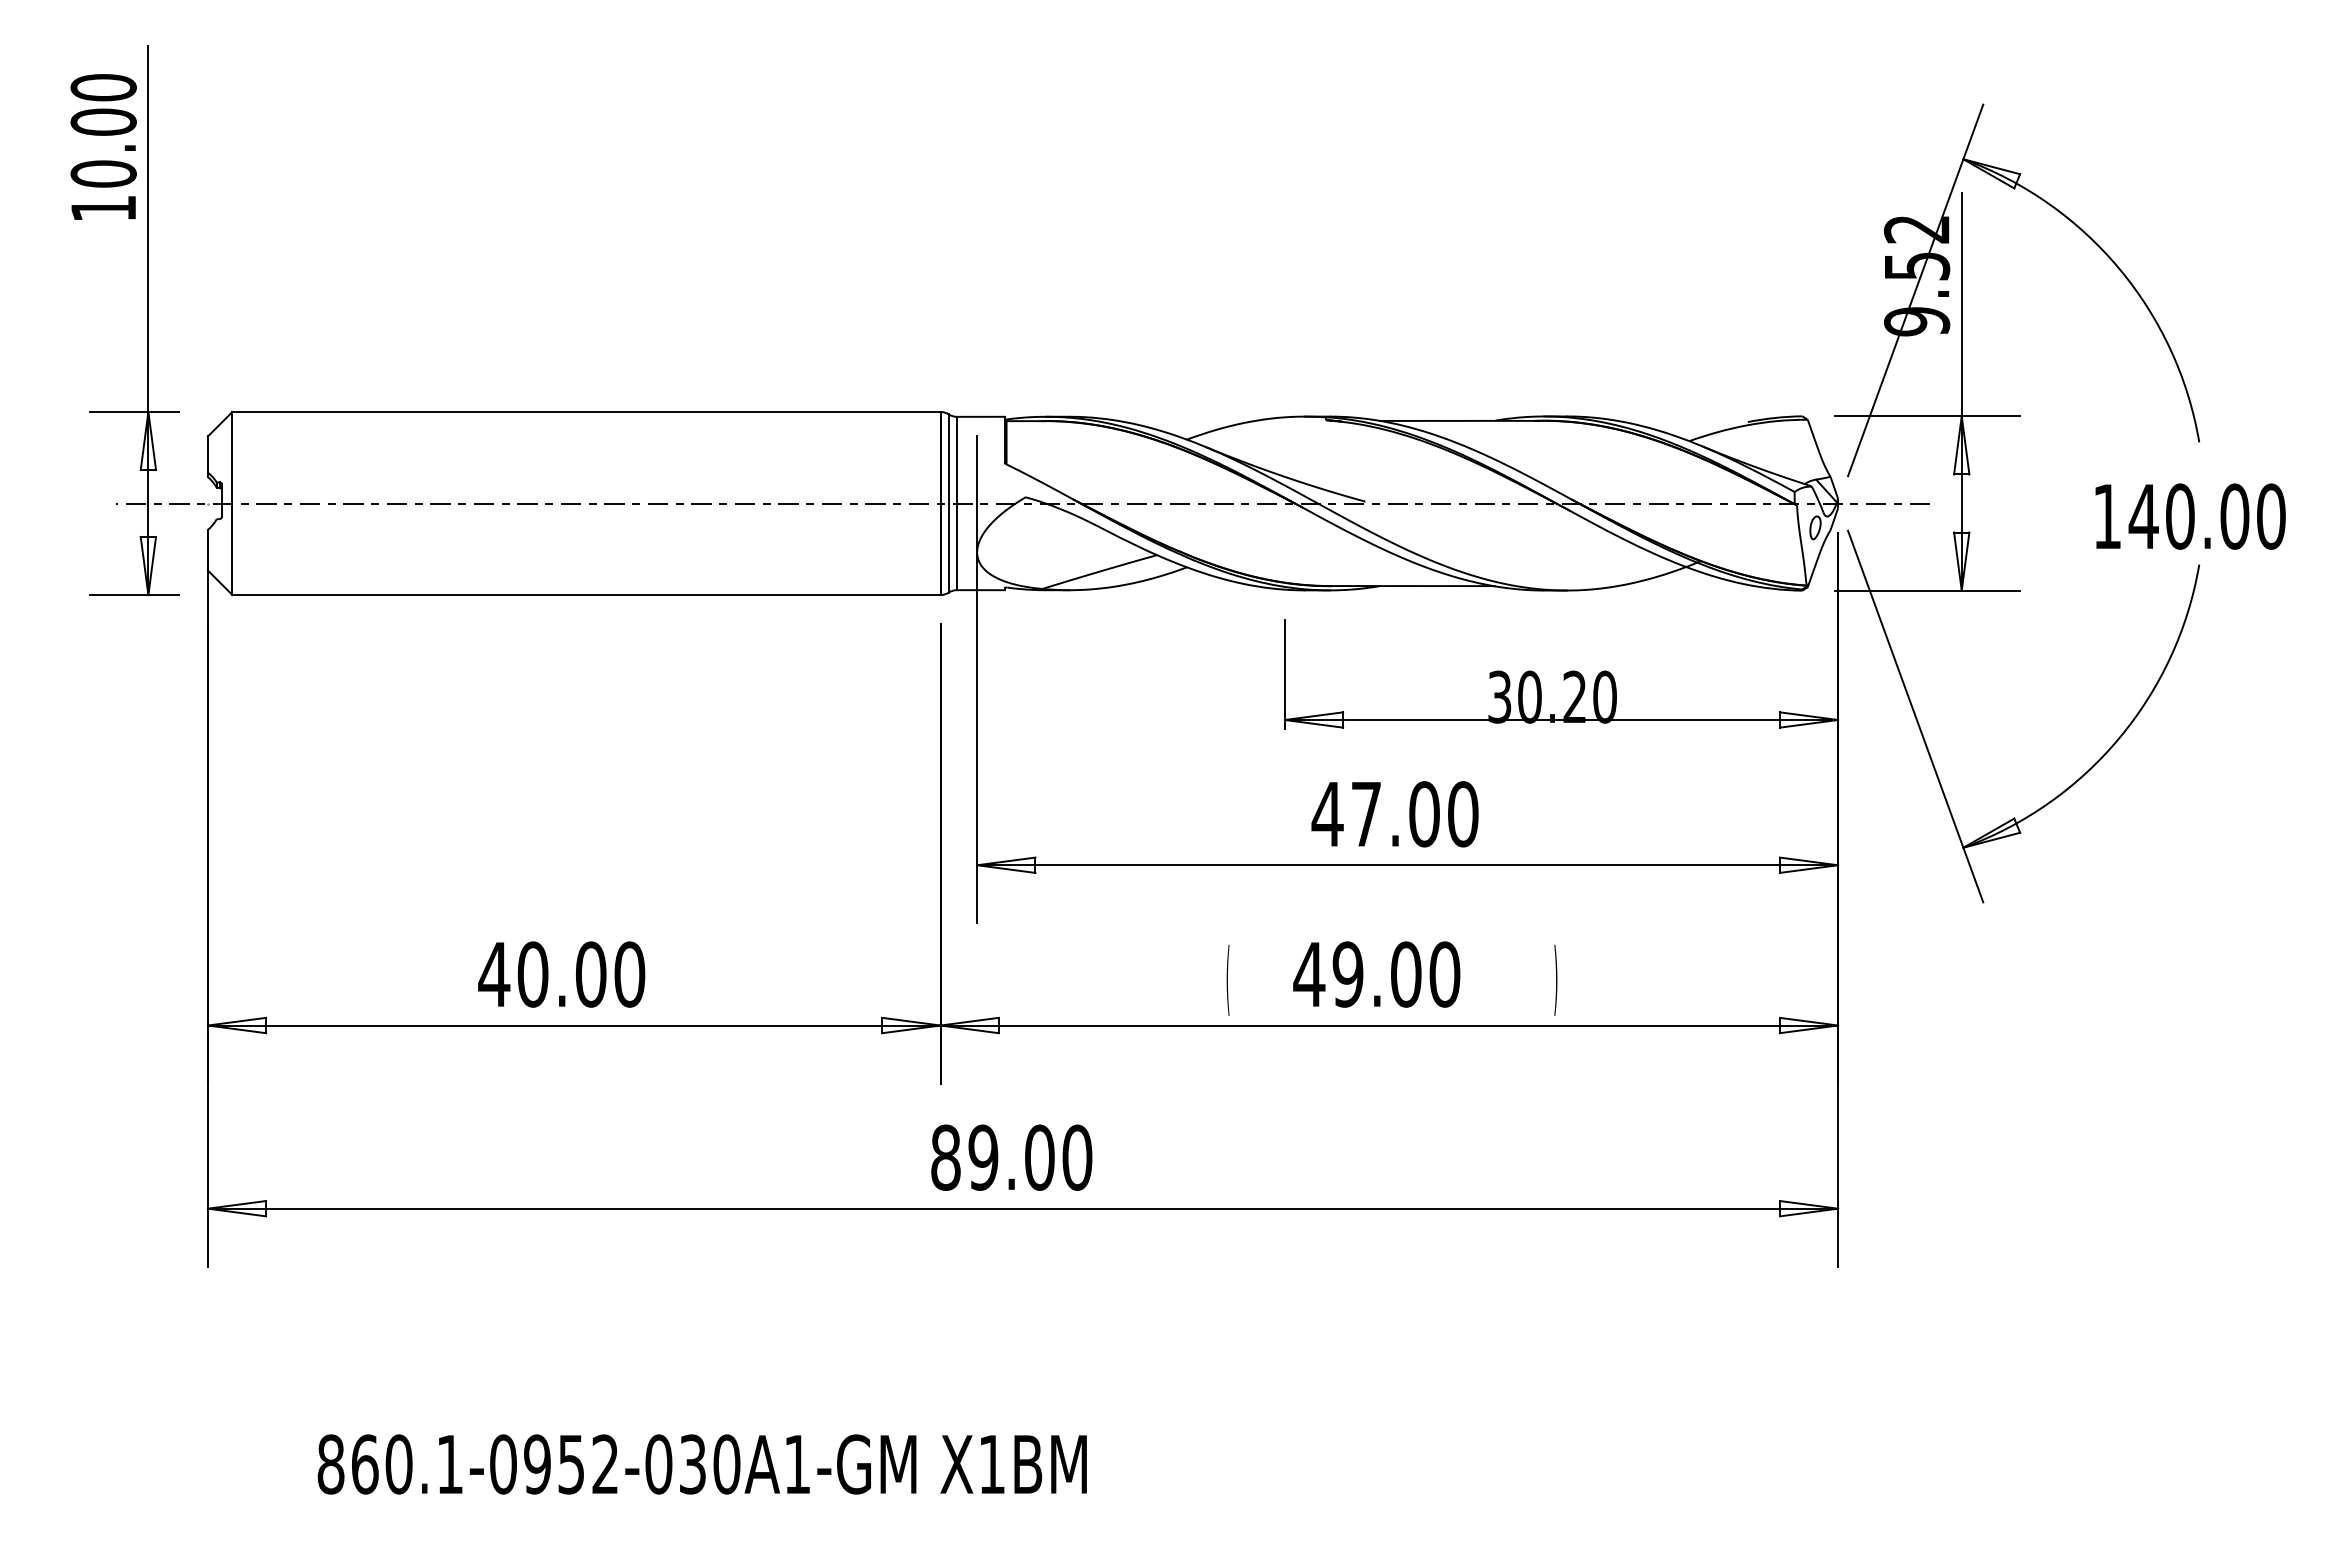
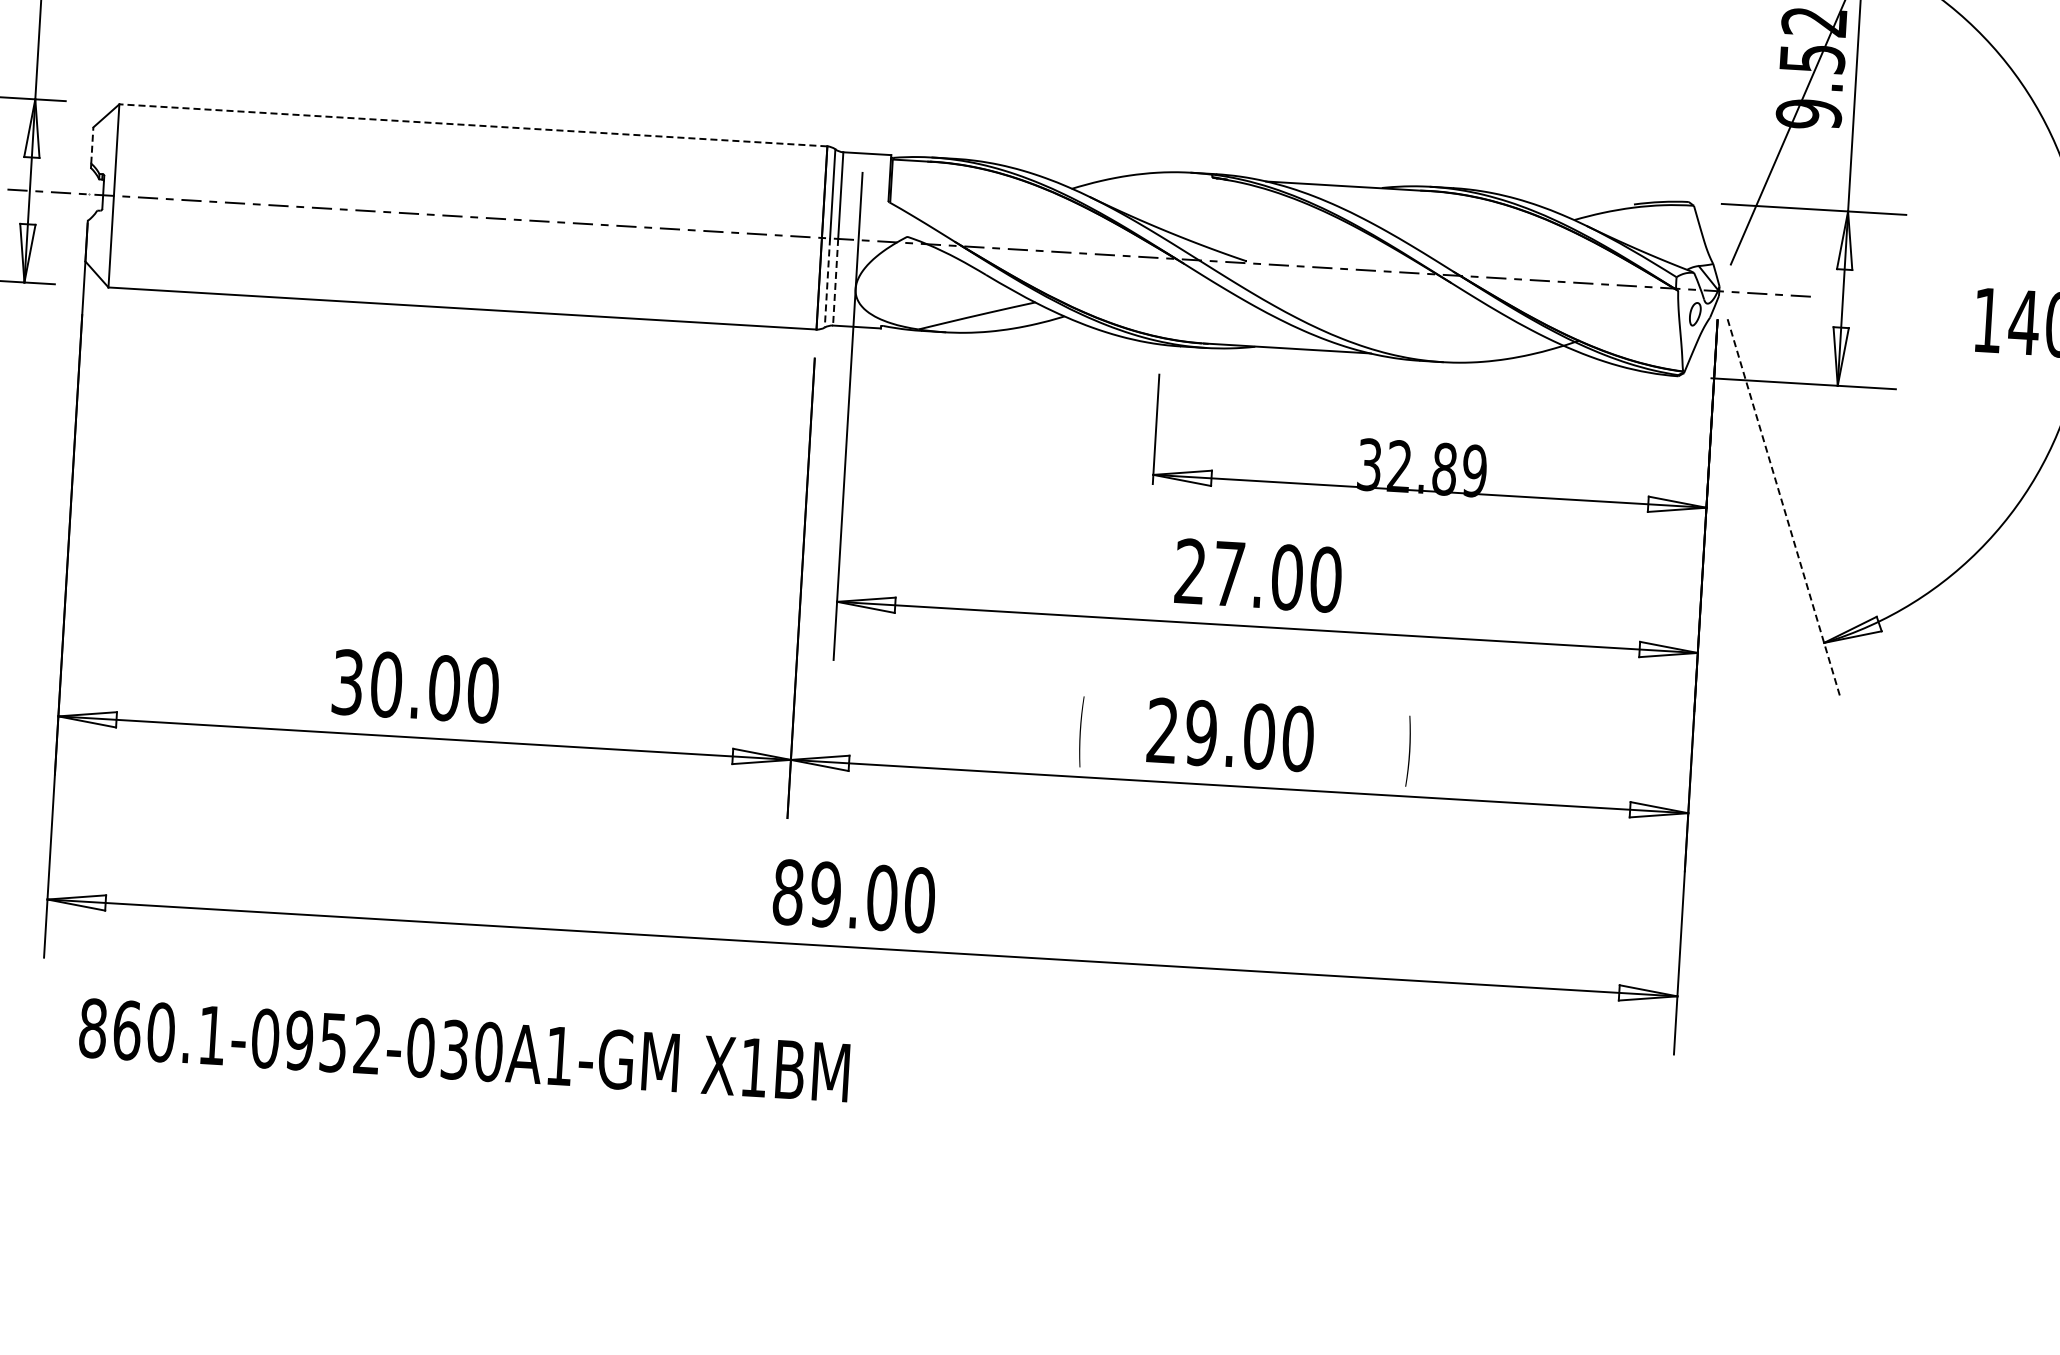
line: (586, 411) -> (473, 124), solid -> dashed
line: (207, 454) -> (91, 145), solid -> dashed
line: (956, 547) -> (835, 282), solid -> dashed
line: (948, 548) -> (827, 283), solid -> dashed
text: (1567, 696) -> (1437, 468), 30.20 -> 32.89
line: (1915, 716) -> (1784, 508), solid -> dashed
text: (1327, 813) -> (1190, 570), 47.00 -> 27.00
text: (1309, 973) -> (1162, 729), 49.00 -> 29.00
text: (494, 974) -> (347, 682), 40.00 -> 30.00
text: (701, 1464) -> (463, 1050), moved

